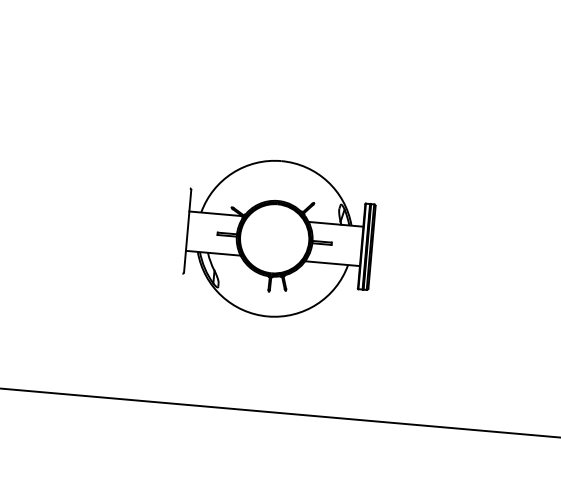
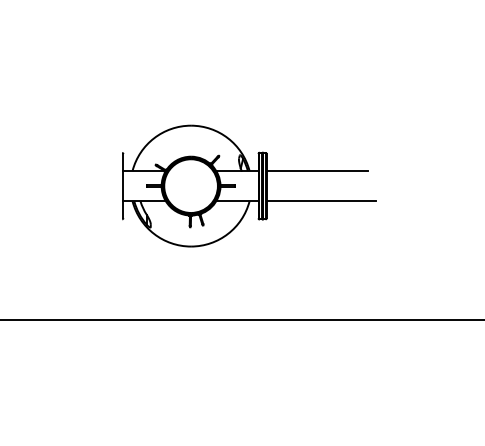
line: (438, 232) -> (317, 170), added
line: (439, 273) -> (320, 201), added

